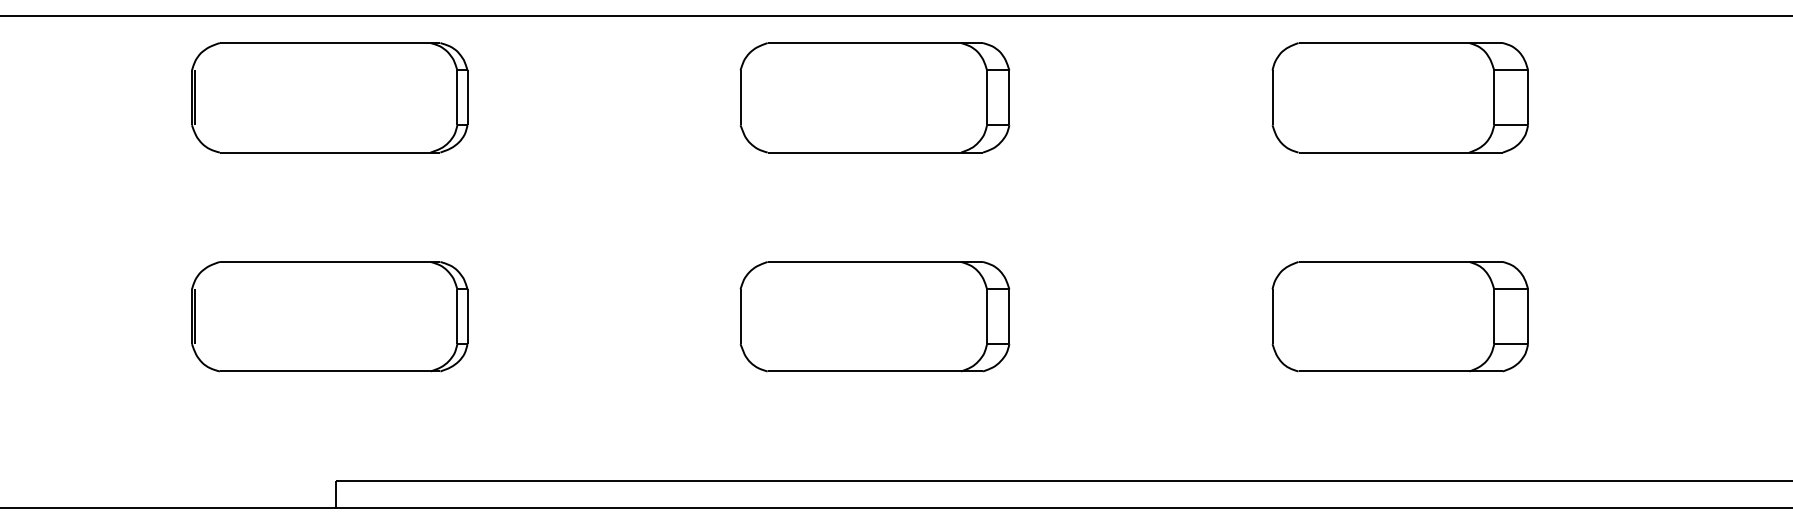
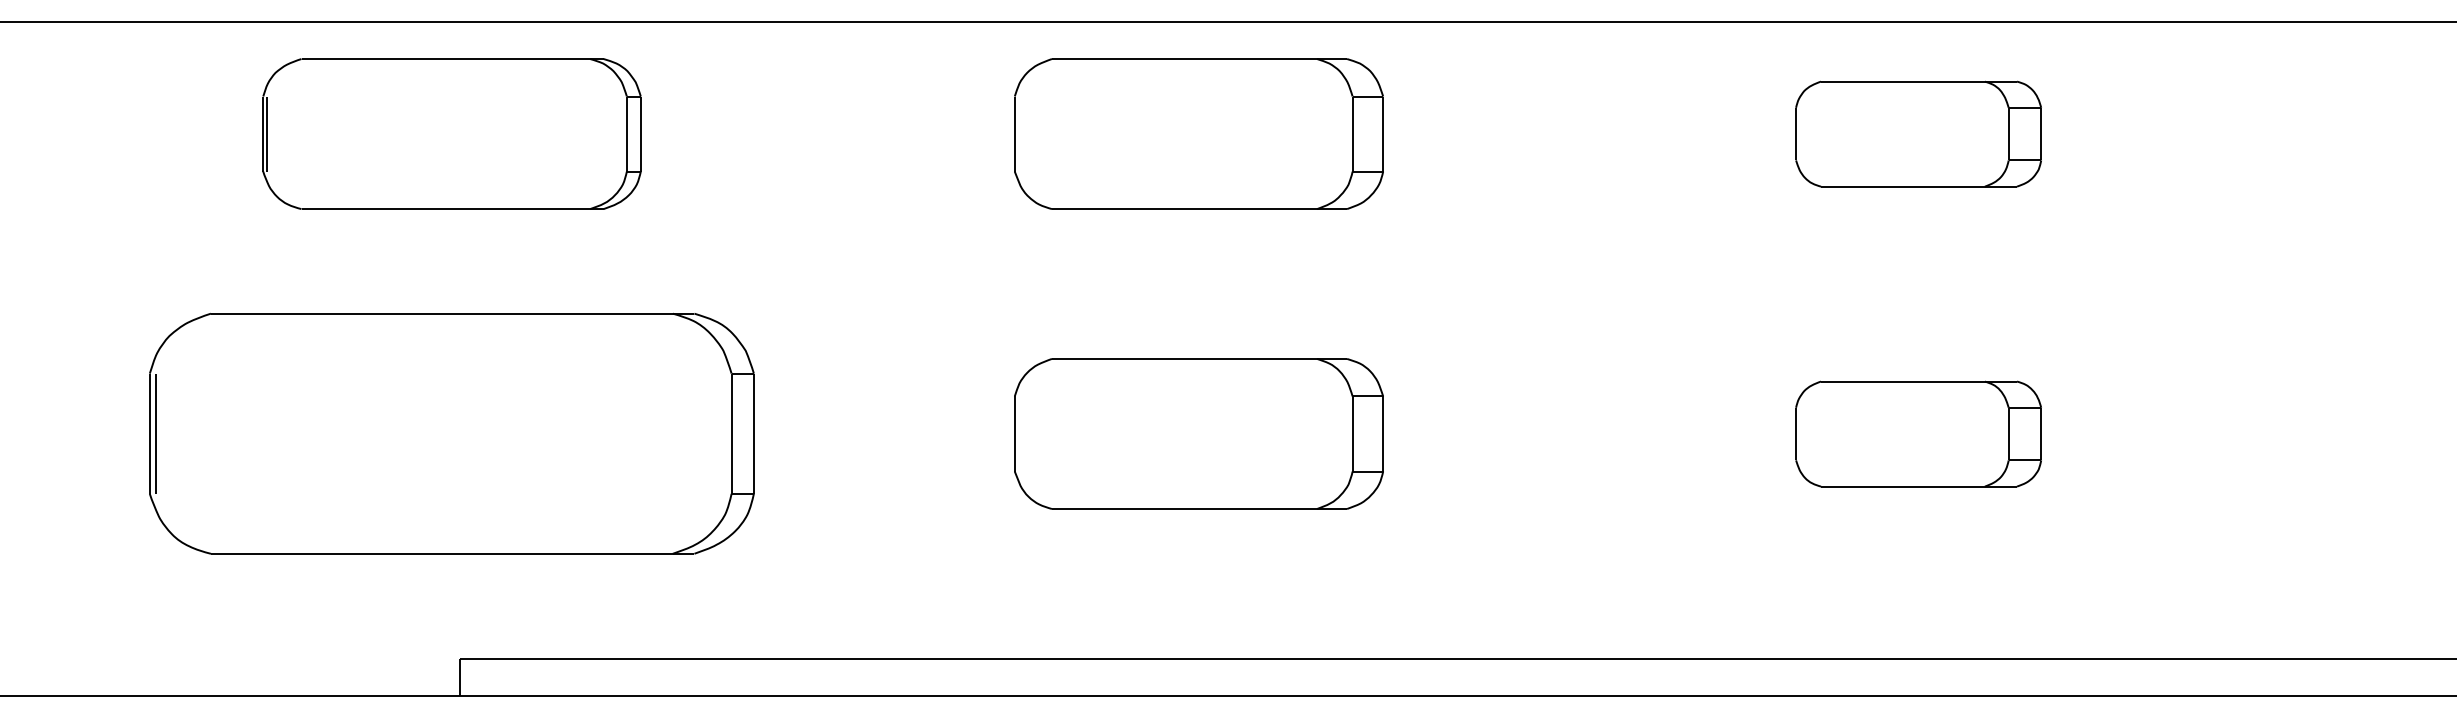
part: (1399, 97) -> (1917, 133), size x0.7
part: (329, 316) -> (451, 433), size x1.6
part: (1399, 316) -> (1917, 433), size x0.7

